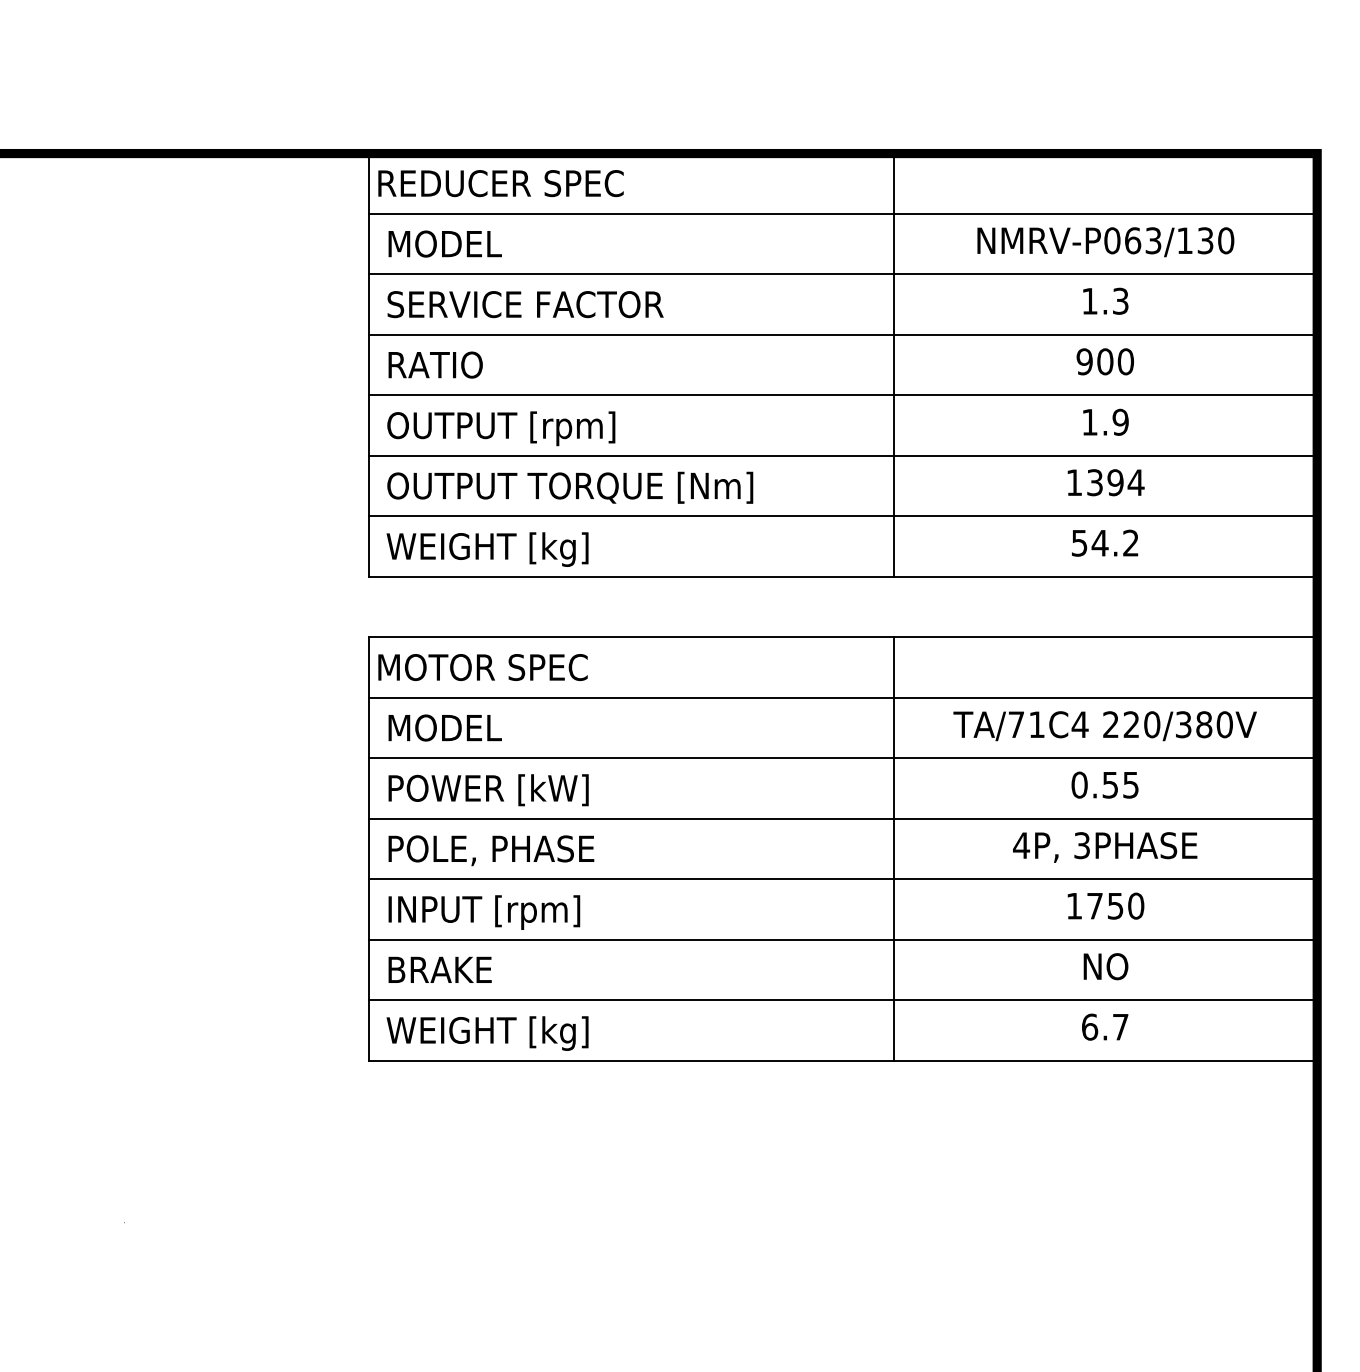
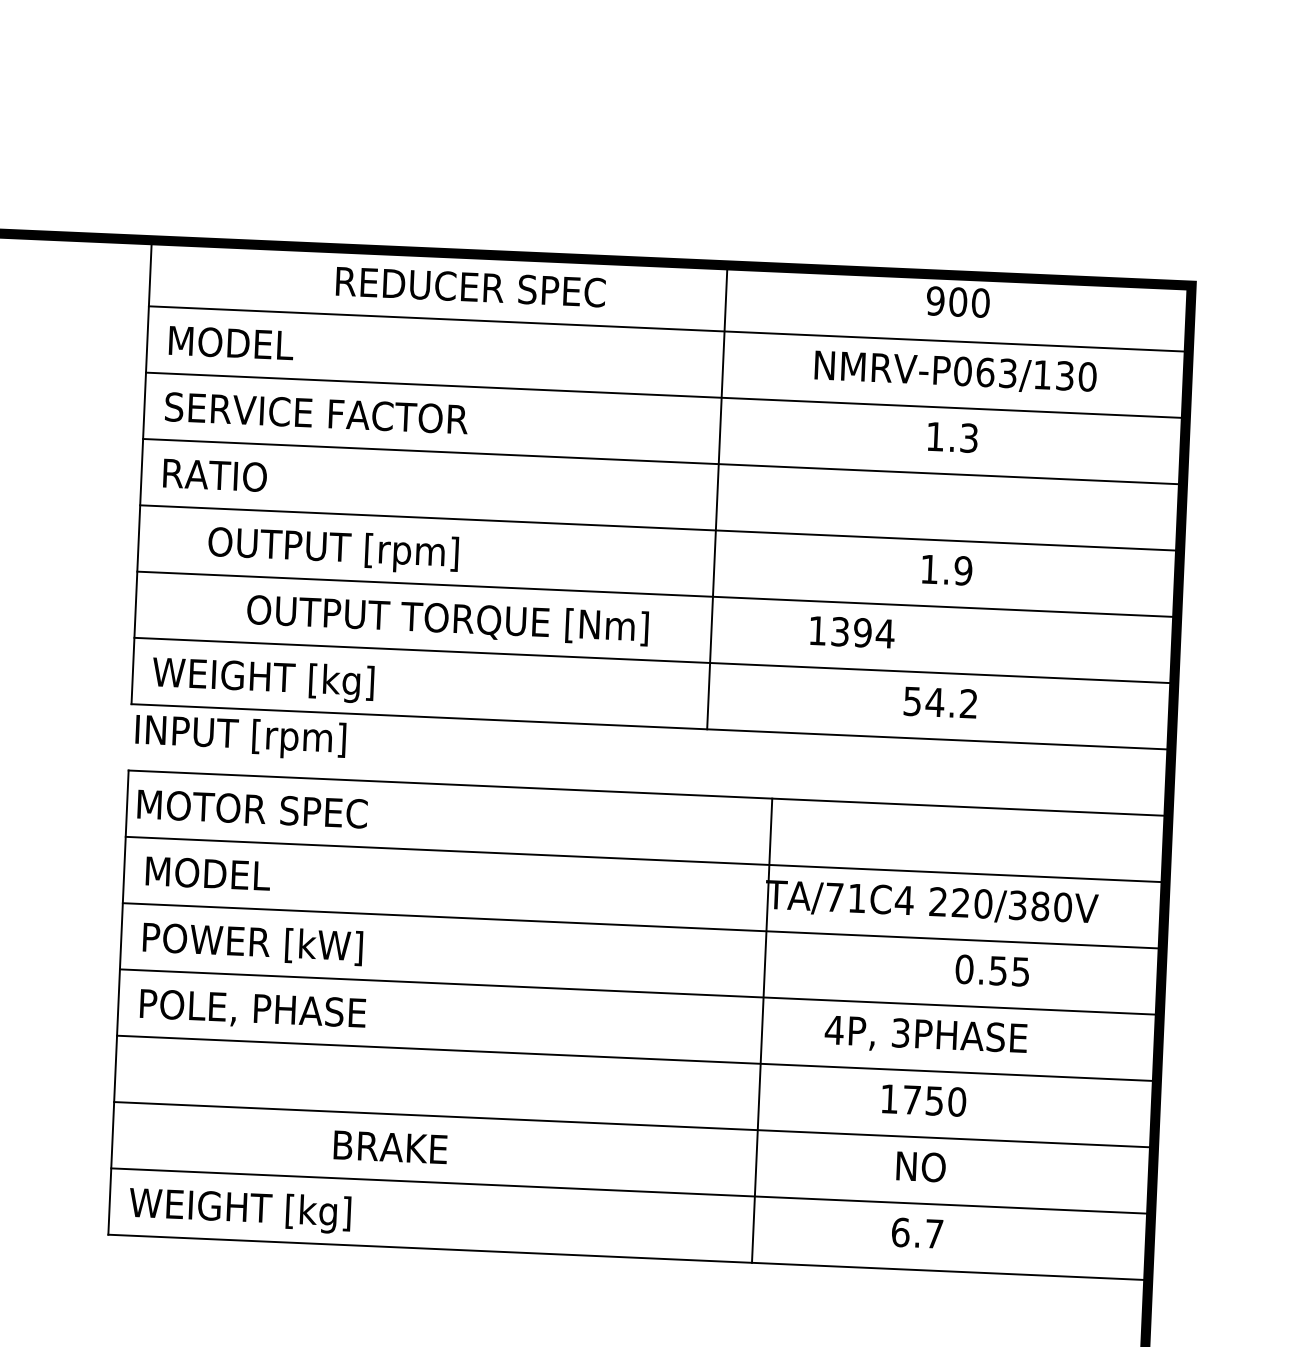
text: (500, 183) -> (470, 287), moved
text: (1104, 361) -> (957, 301), moved
text: (501, 428) -> (333, 550), moved
text: (1105, 482) -> (851, 632), moved
text: (570, 487) -> (448, 619), moved
text: (1104, 784) -> (991, 969), moved
line: (893, 848) -> (761, 1030), moved
text: (484, 912) -> (240, 737), moved
text: (439, 969) -> (389, 1146), moved

